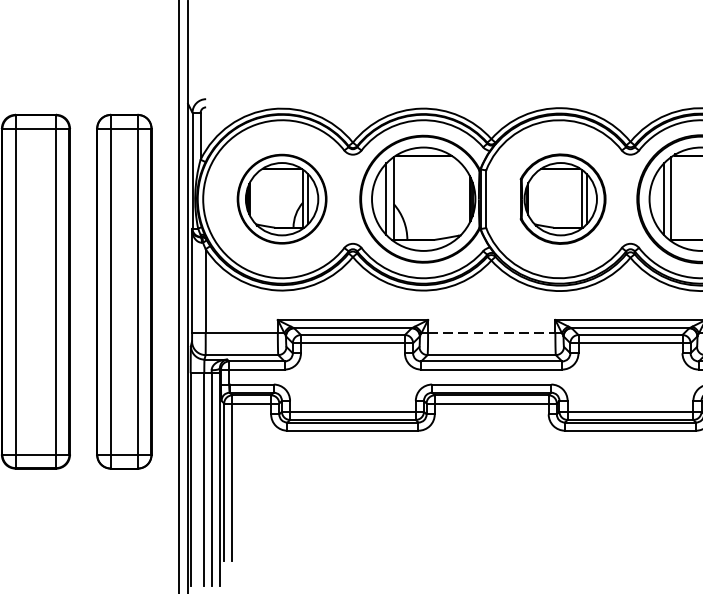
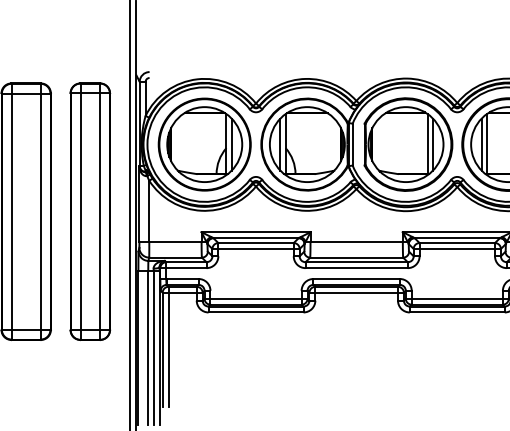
part: (281, 199) -> (204, 144), size x1.43
part: (563, 199) -> (408, 144), size x1.43
line: (492, 332) -> (357, 241), dashed -> solid

